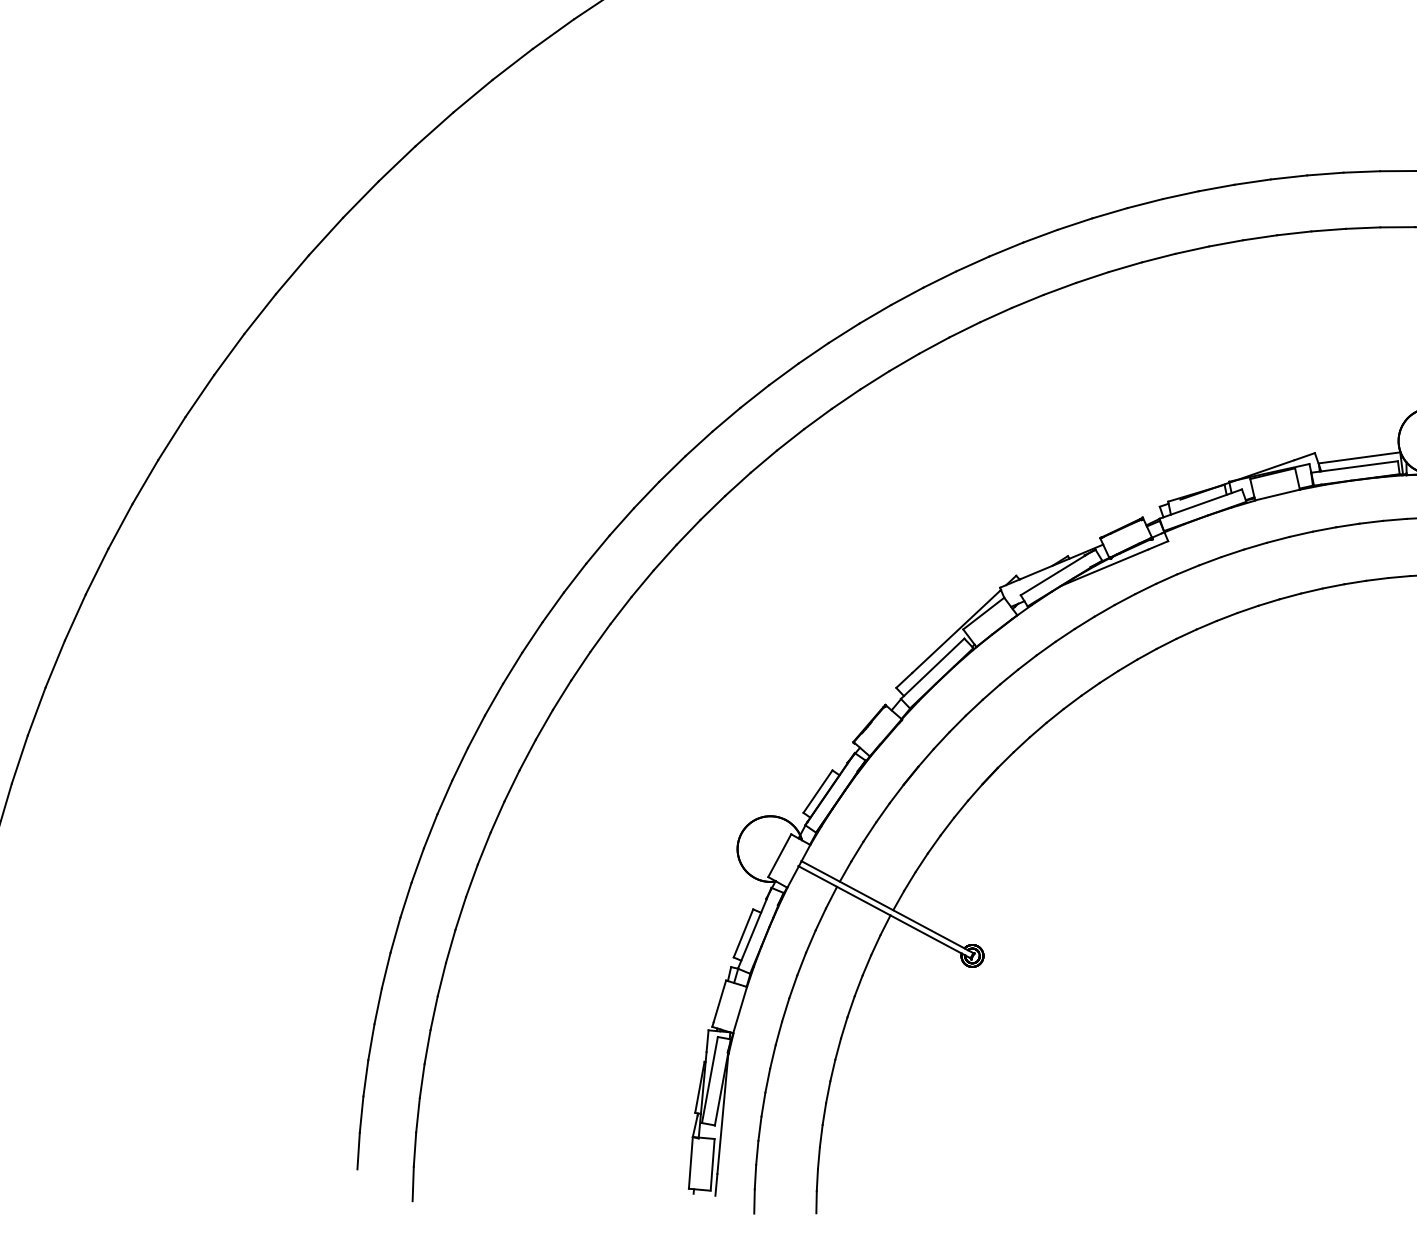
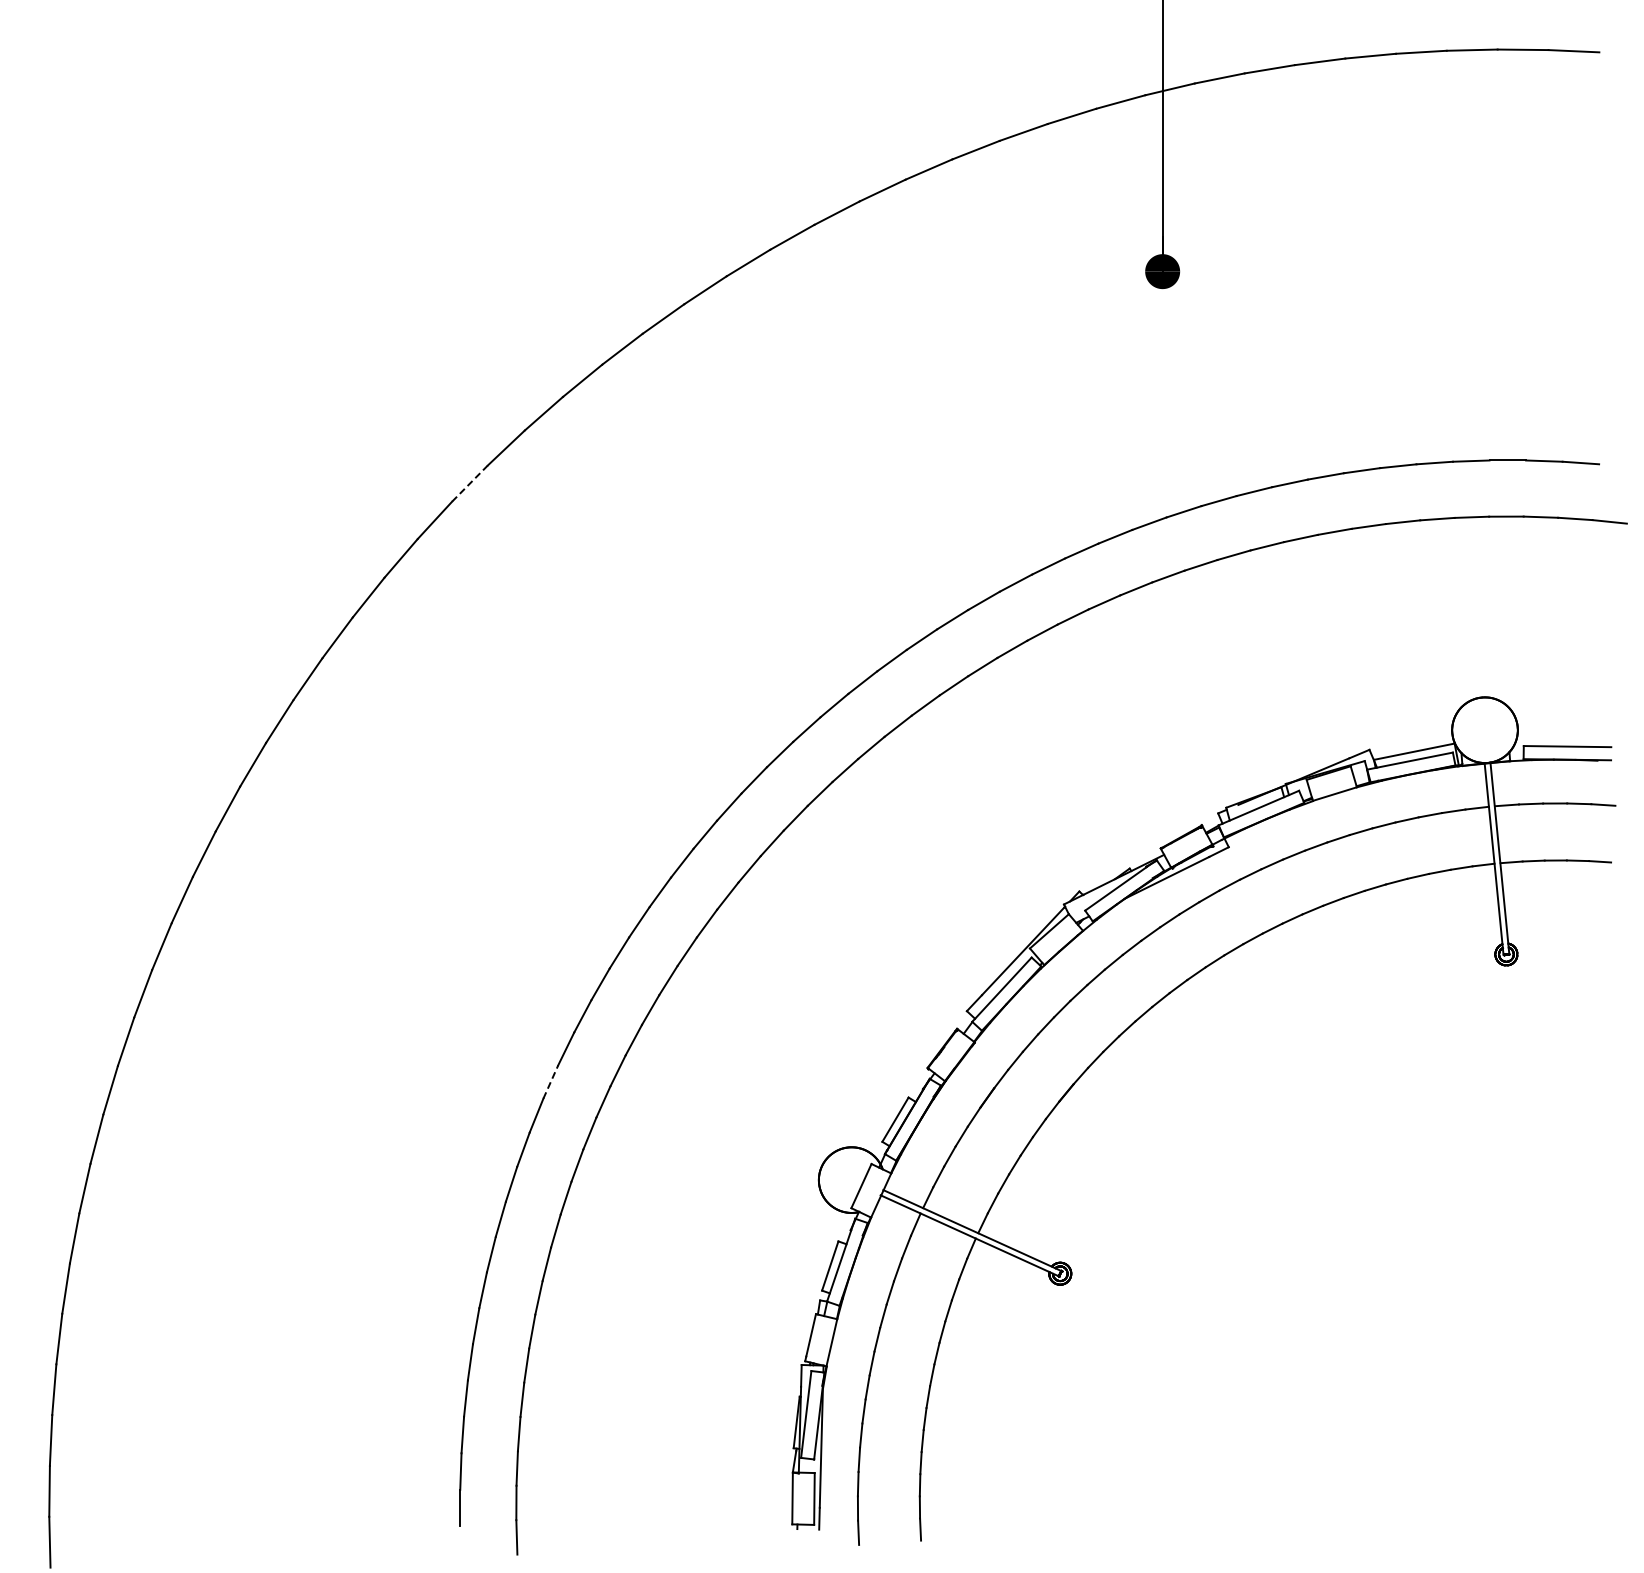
line: (434, 129) -> (470, 483), solid -> dashed
line: (477, 731) -> (551, 1081), solid -> dashed

